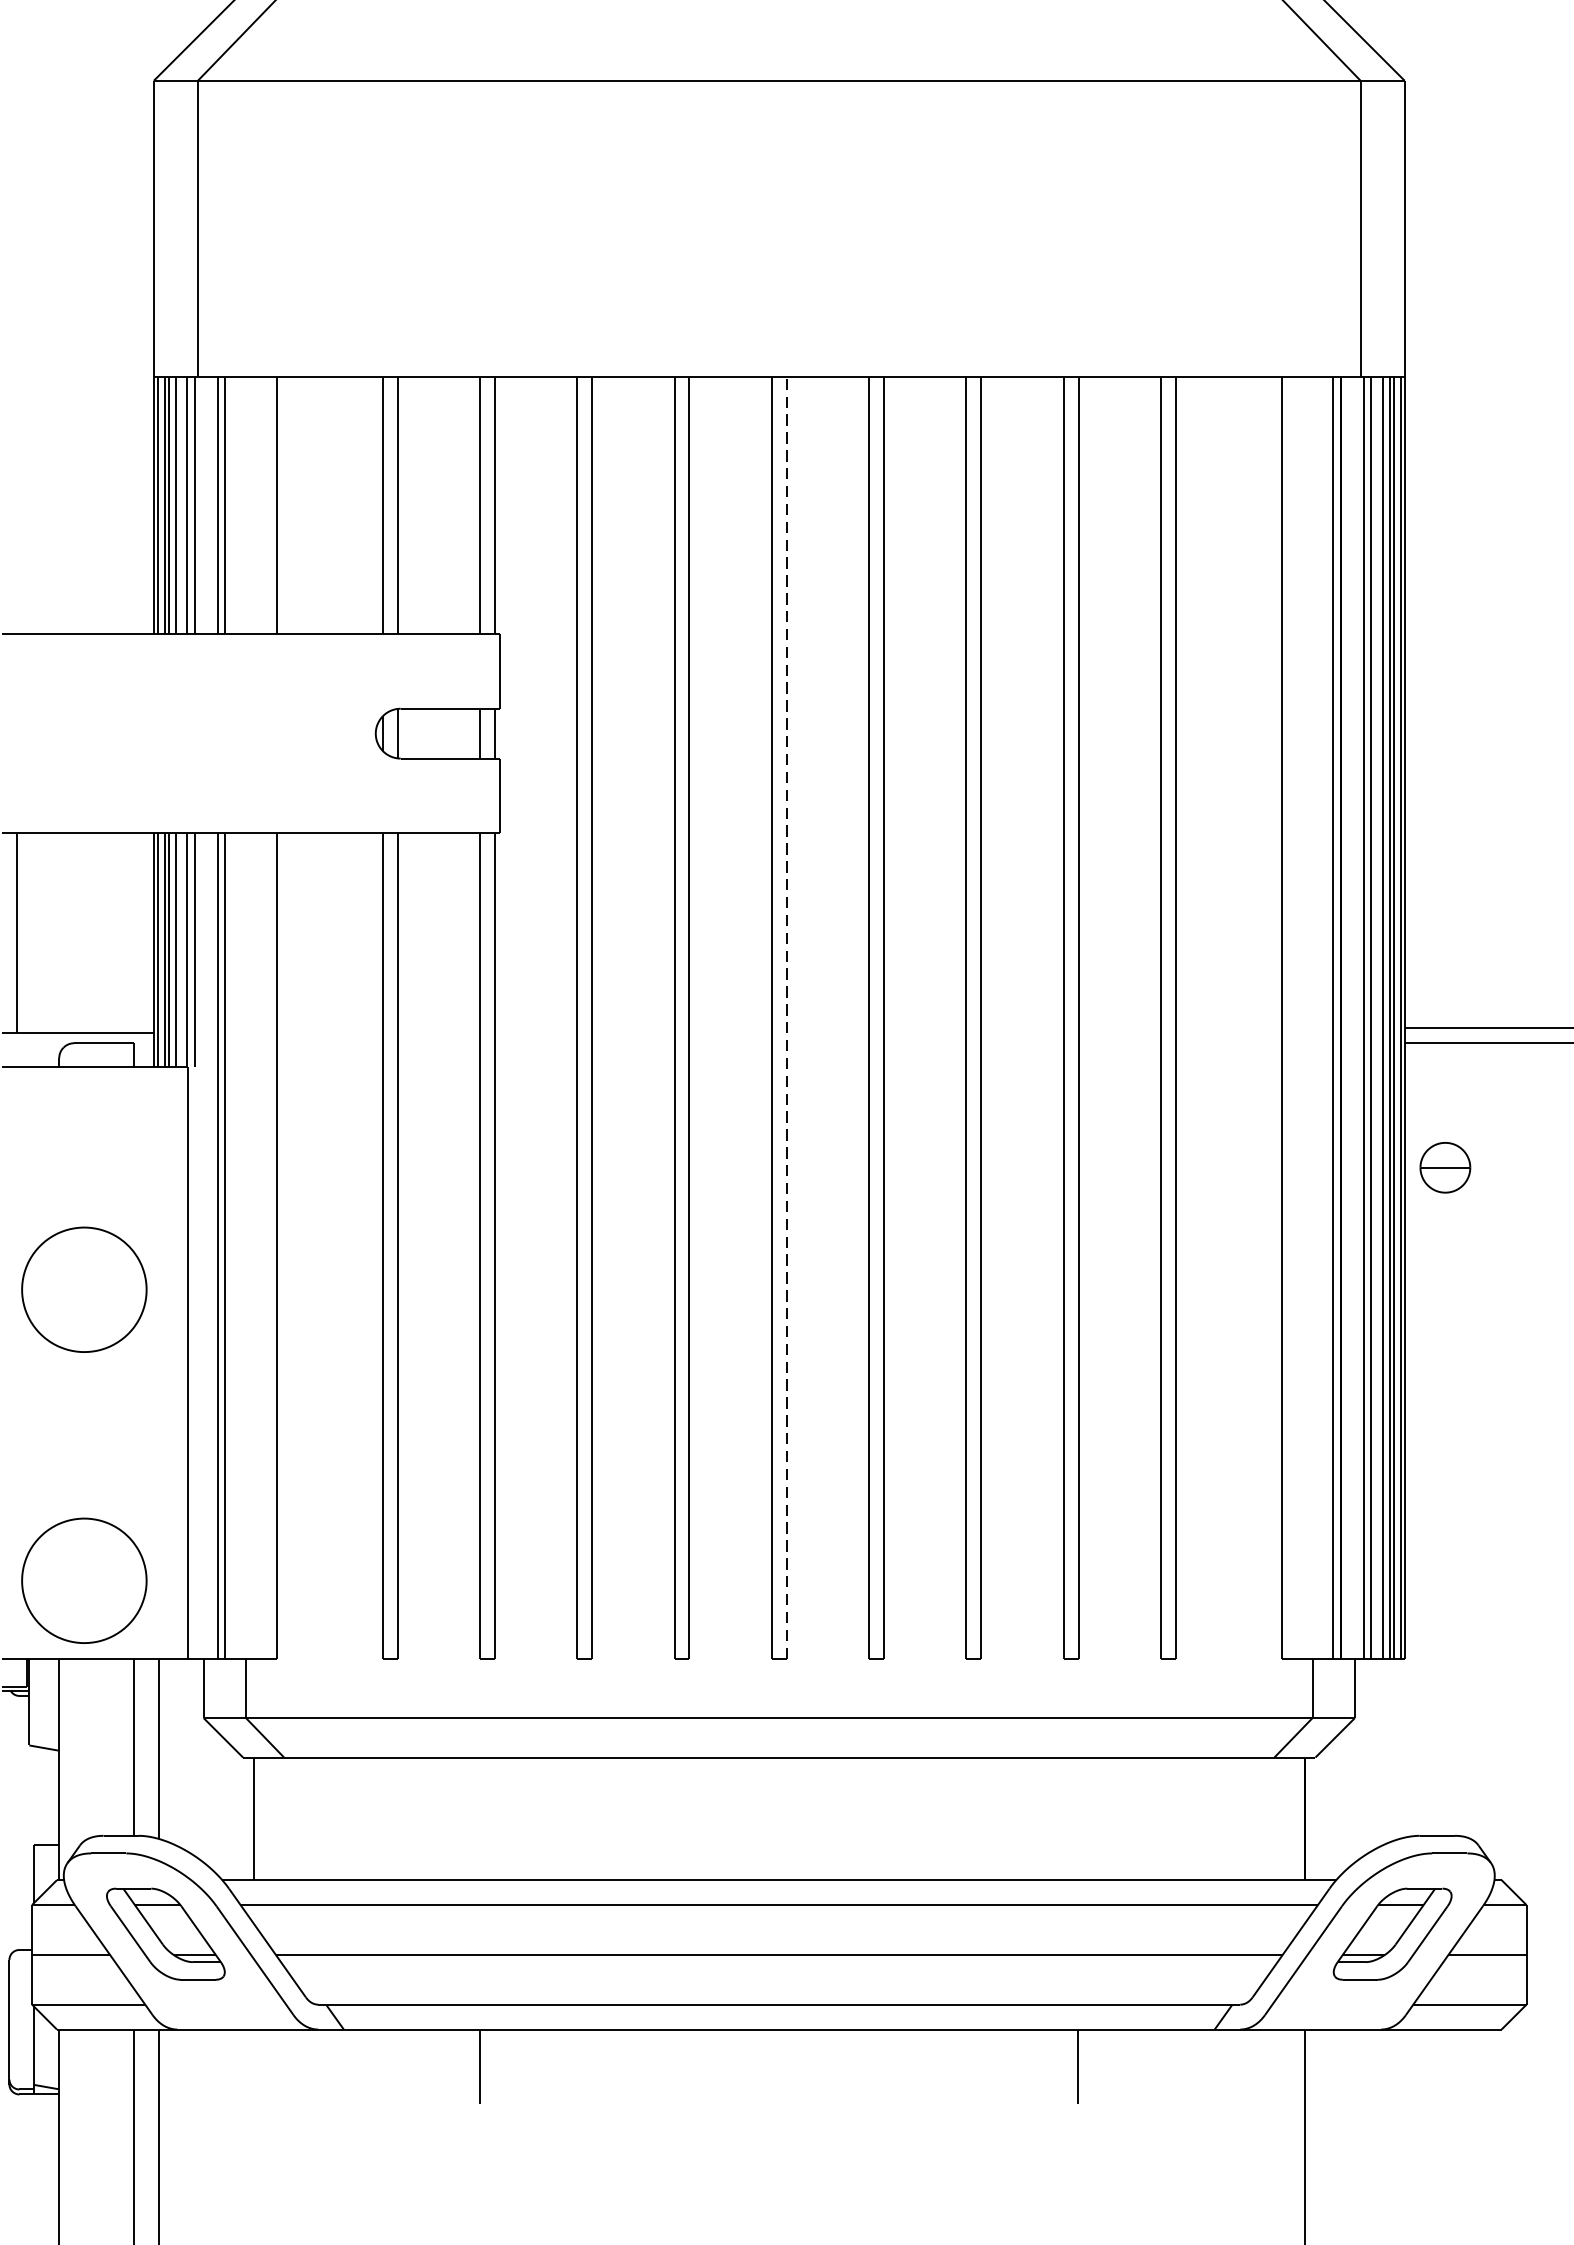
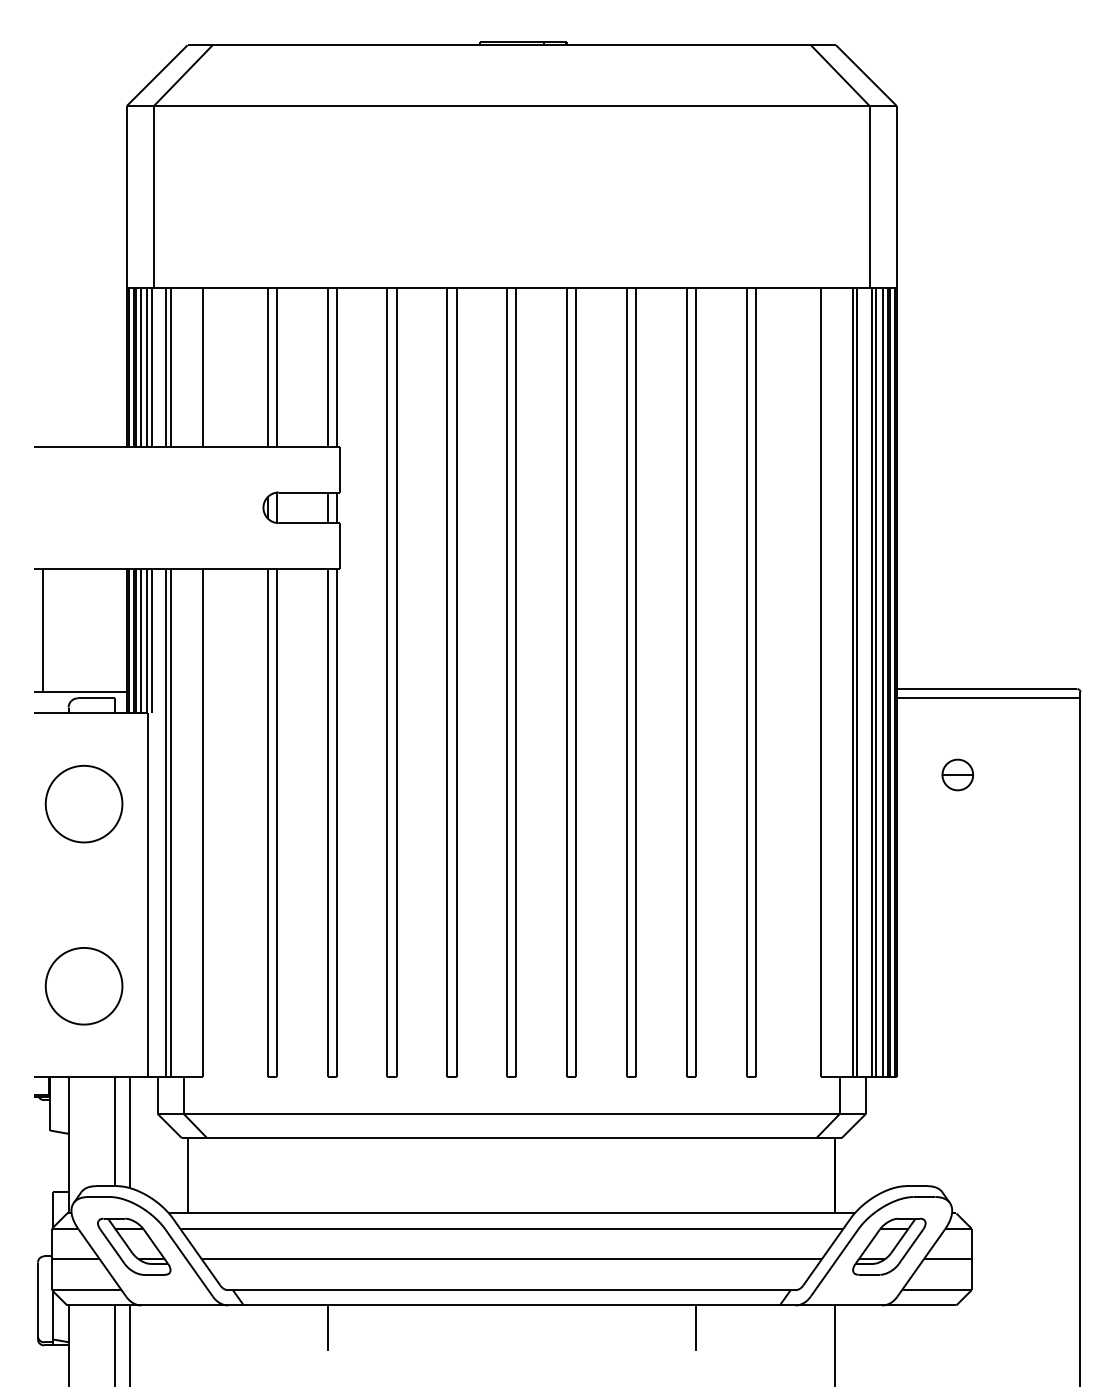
line: (786, 1017) -> (516, 682), dashed -> solid
part: (1444, 1166) -> (957, 774), moved
part: (83, 1288) -> (83, 803), moved
part: (83, 1581) -> (83, 986), moved

